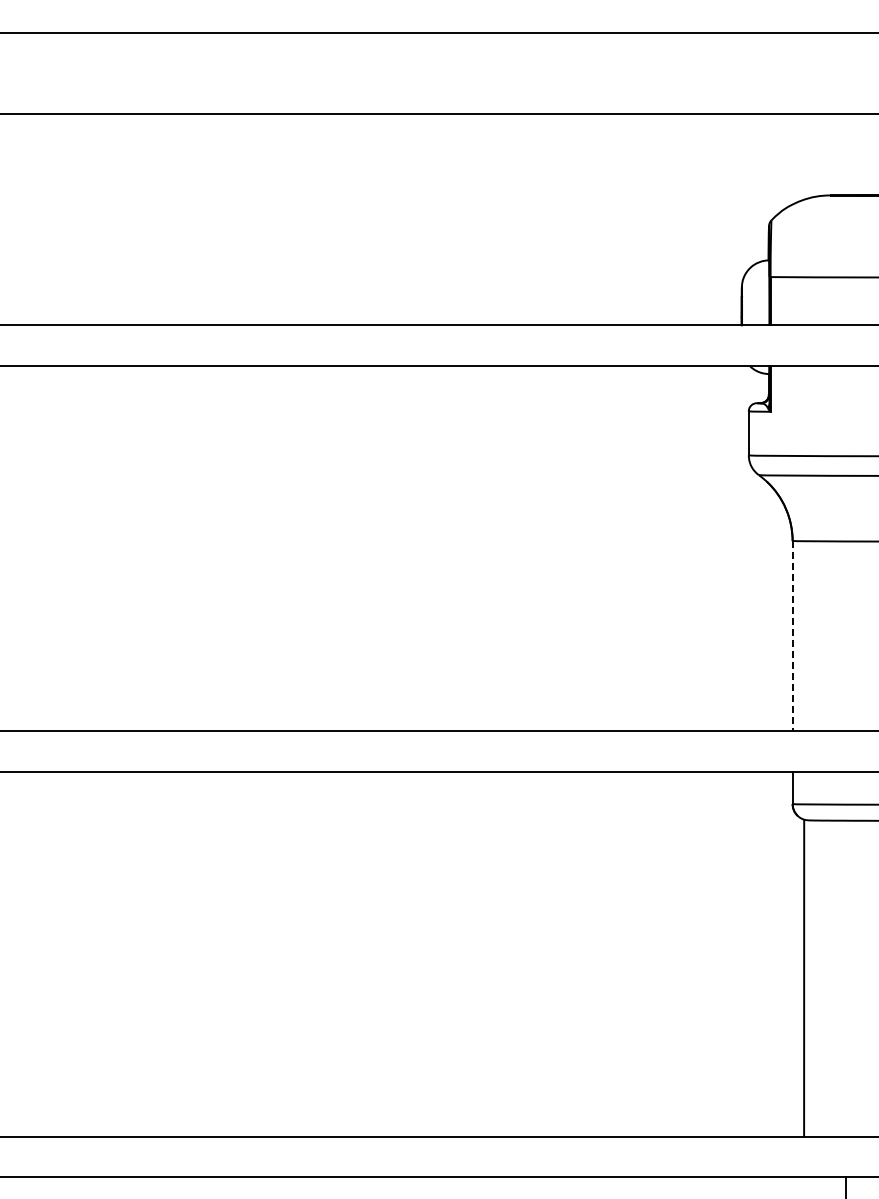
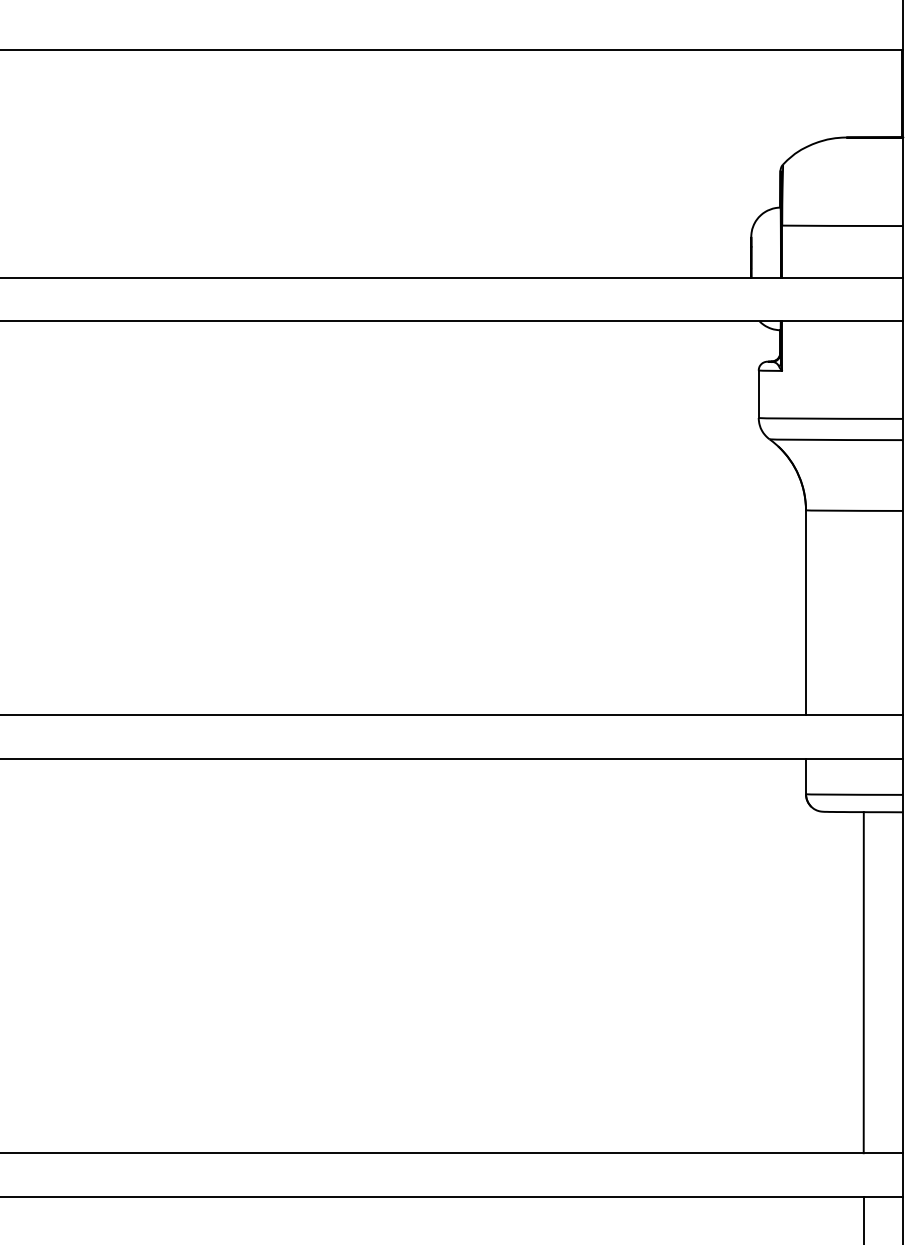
line: (792, 636) -> (805, 613), dashed -> solid
line: (804, 978) -> (864, 982), moved

